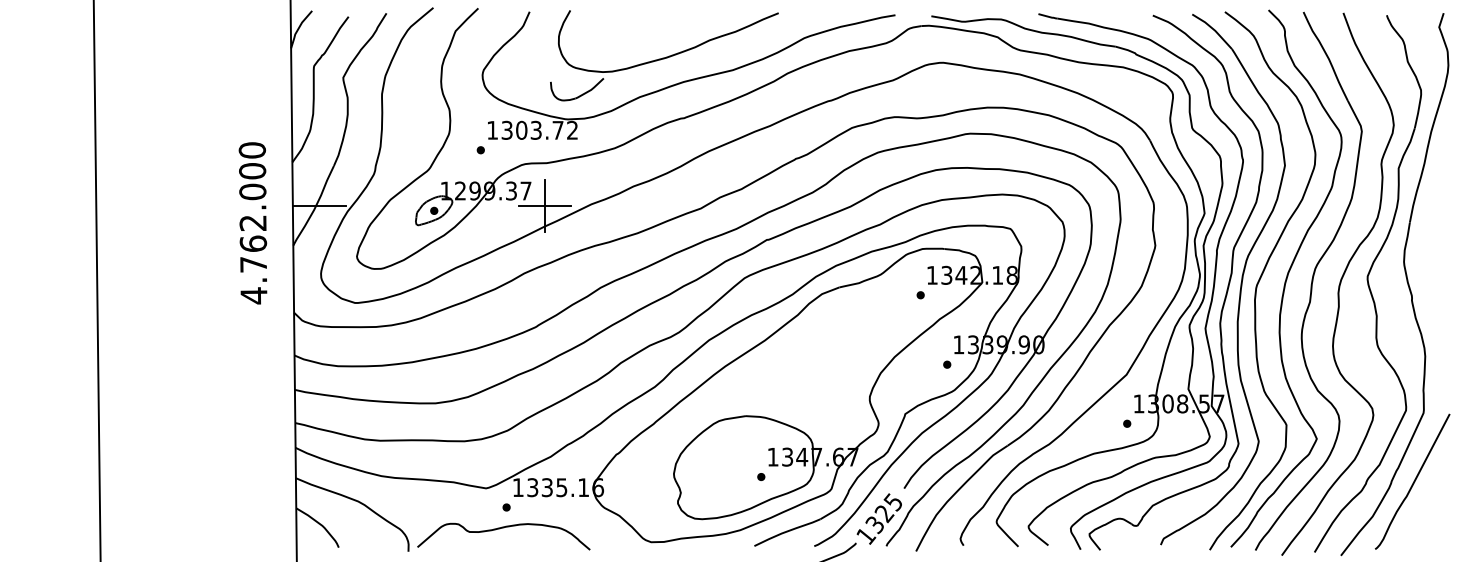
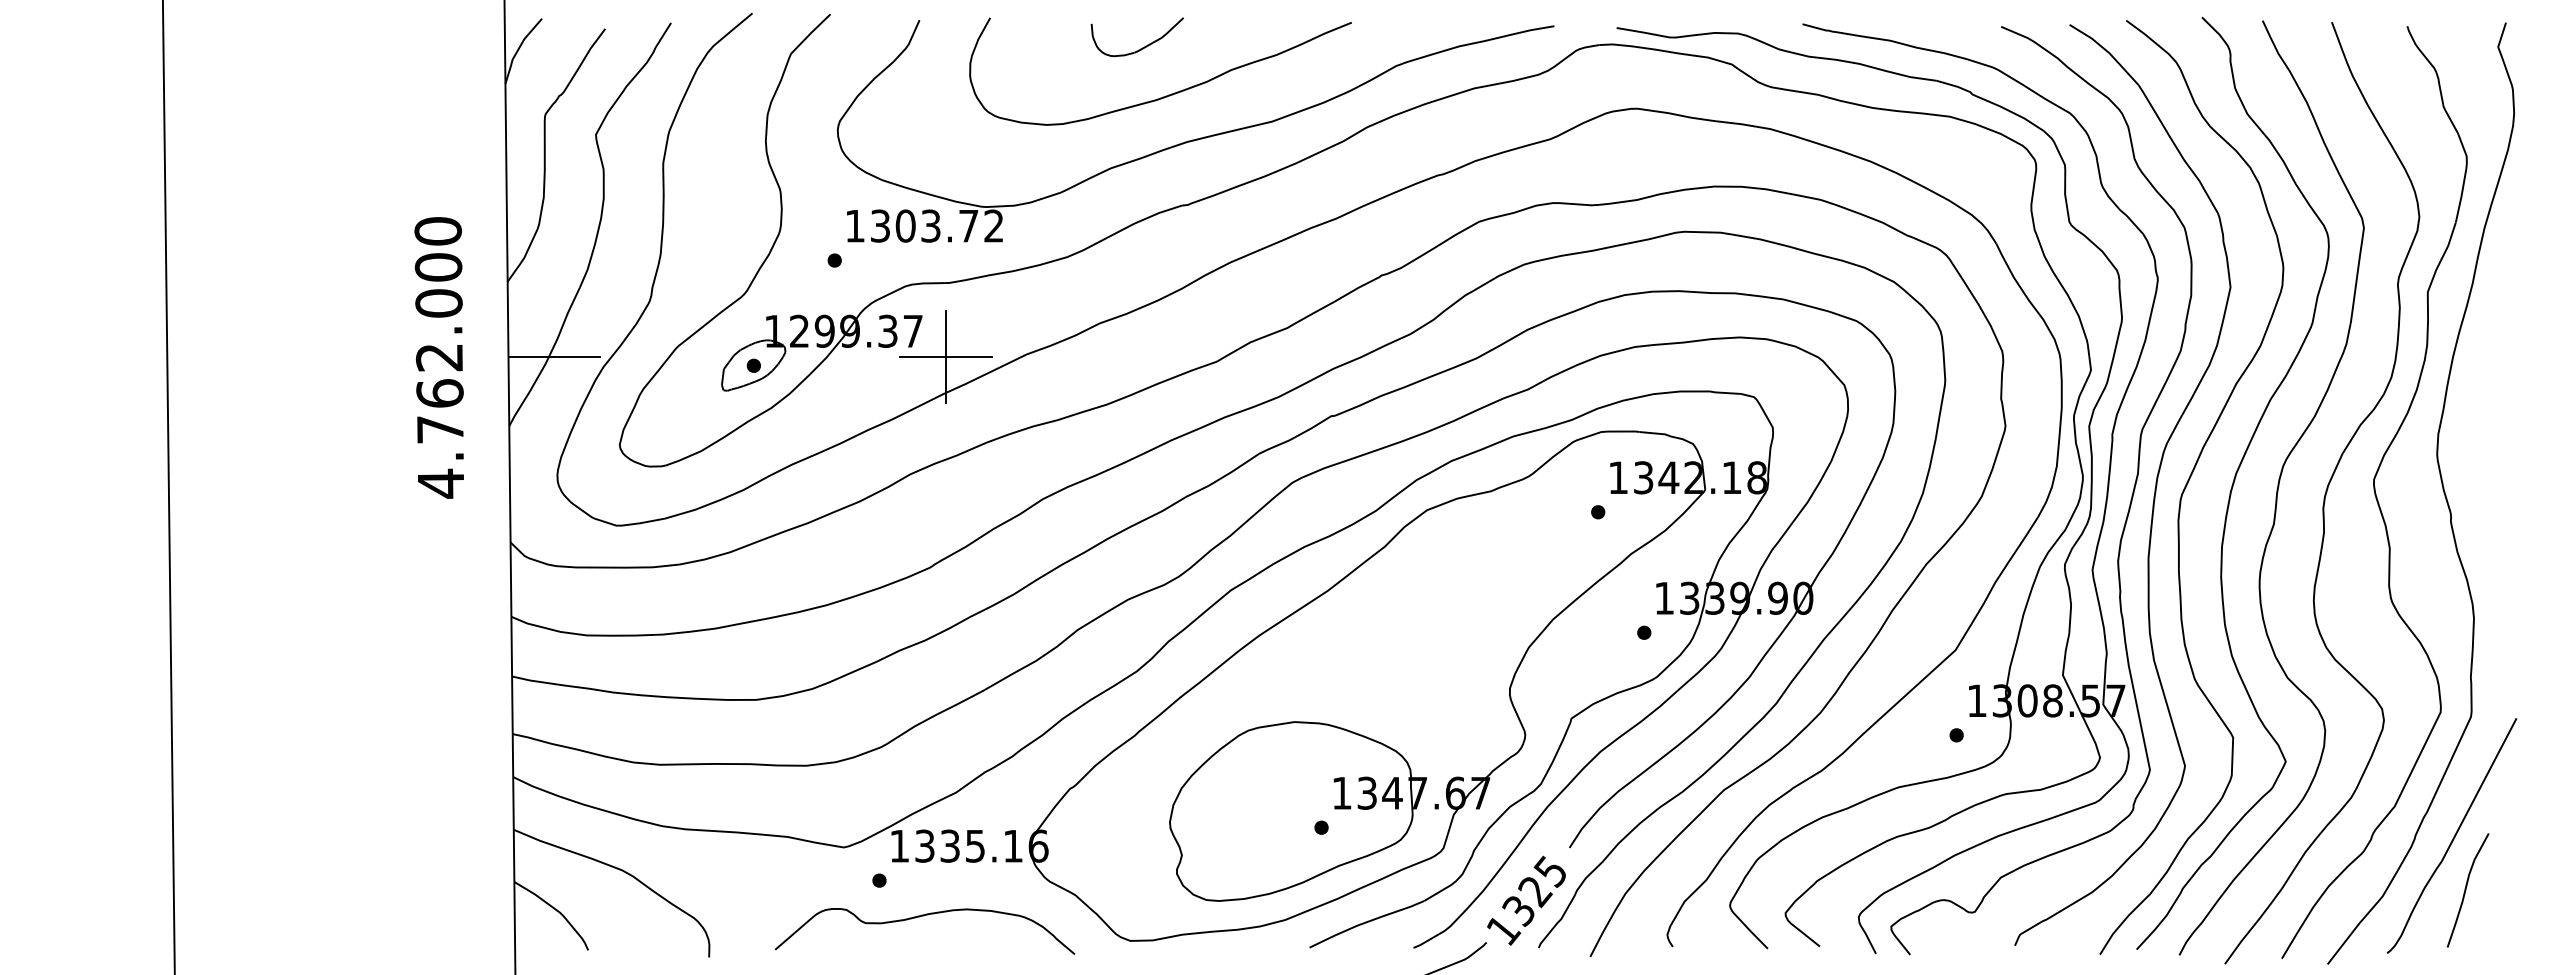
part: (577, 89) -> (1137, 37), moved
text: (252, 223) -> (438, 358), moved
curve: (1421, 513) -> (2467, 891), added
curve: (503, 528) -> (924, 917), moved

